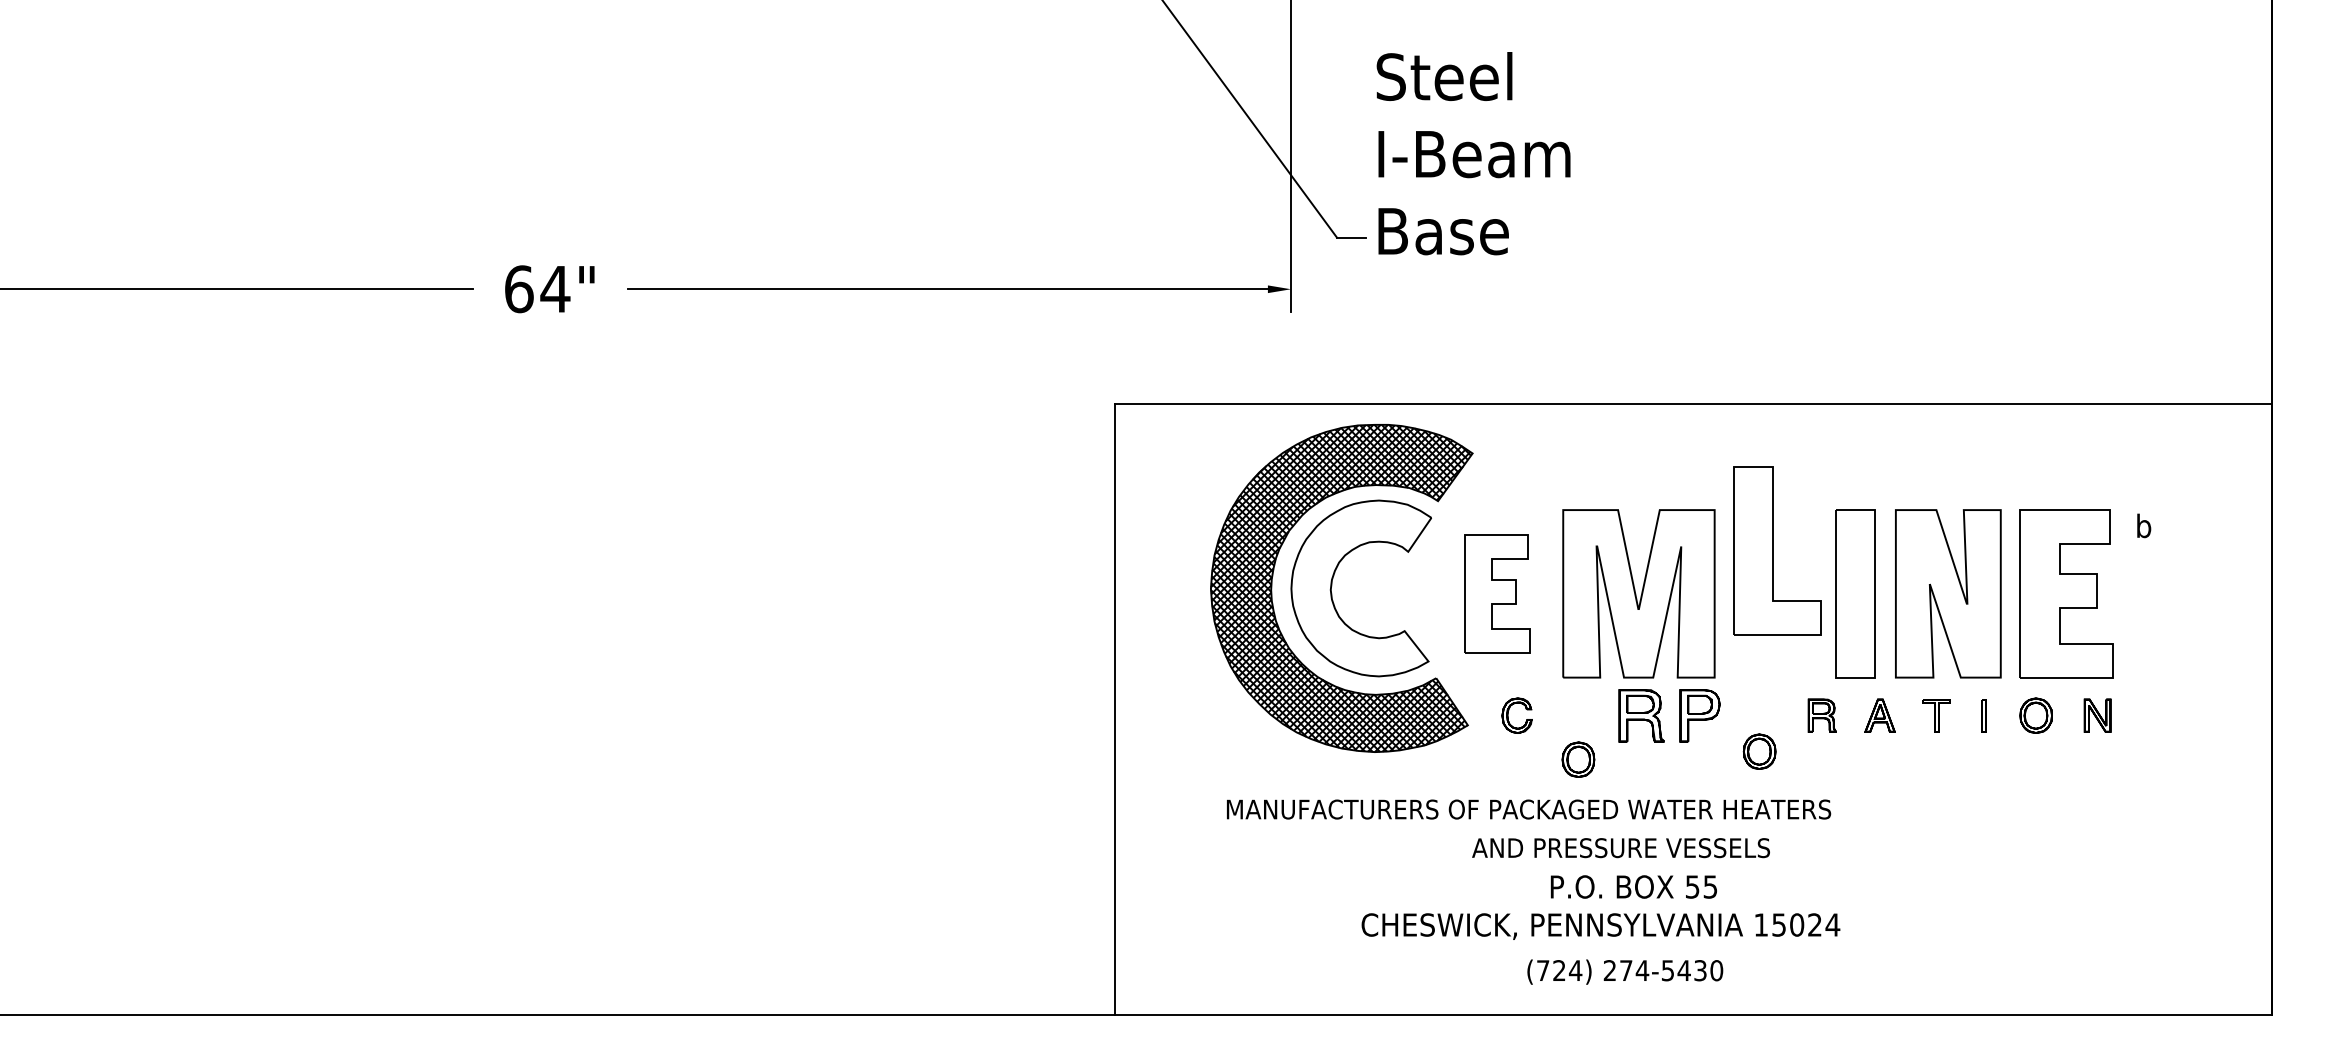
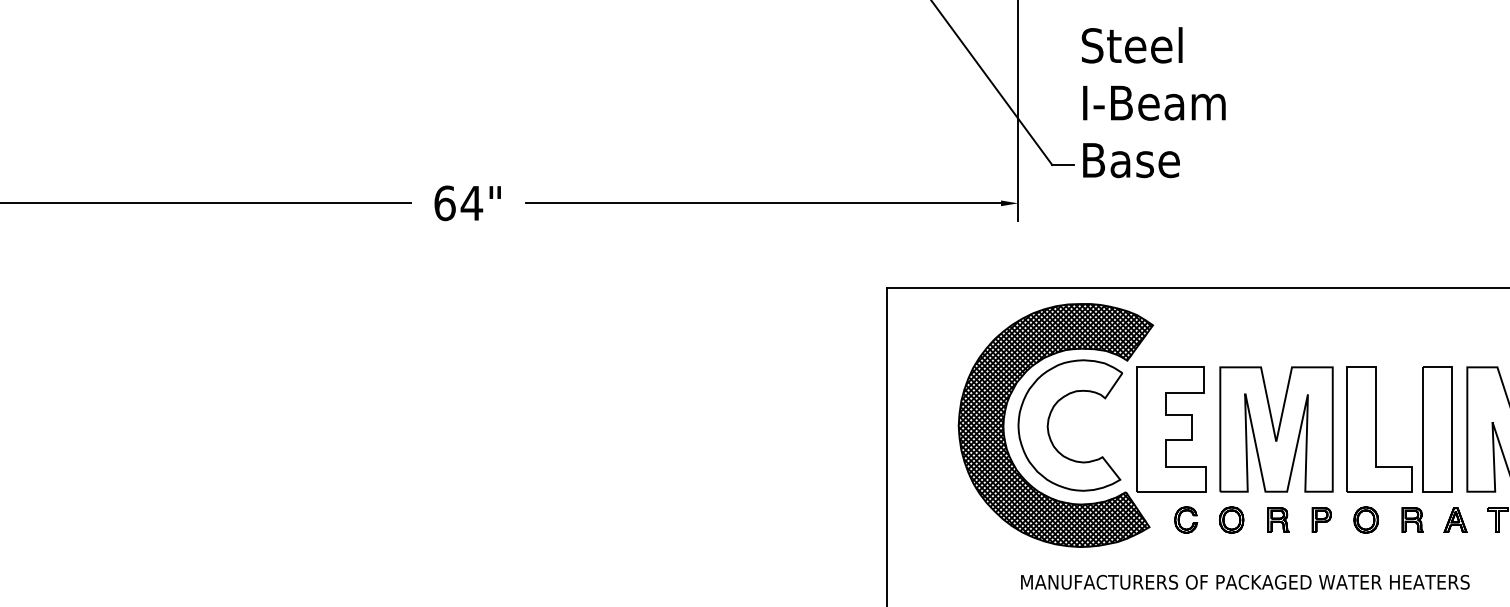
part: (1777, 550) -> (1379, 429), moved
part: (1497, 593) -> (1171, 429), size x1.43
part: (1640, 715) -> (1277, 519), size x0.62
part: (1699, 715) -> (1321, 519), size x0.62
part: (1759, 751) -> (1366, 519), moved
part: (1578, 759) -> (1231, 519), moved
text: (1529, 809) -> (1245, 582), moved

